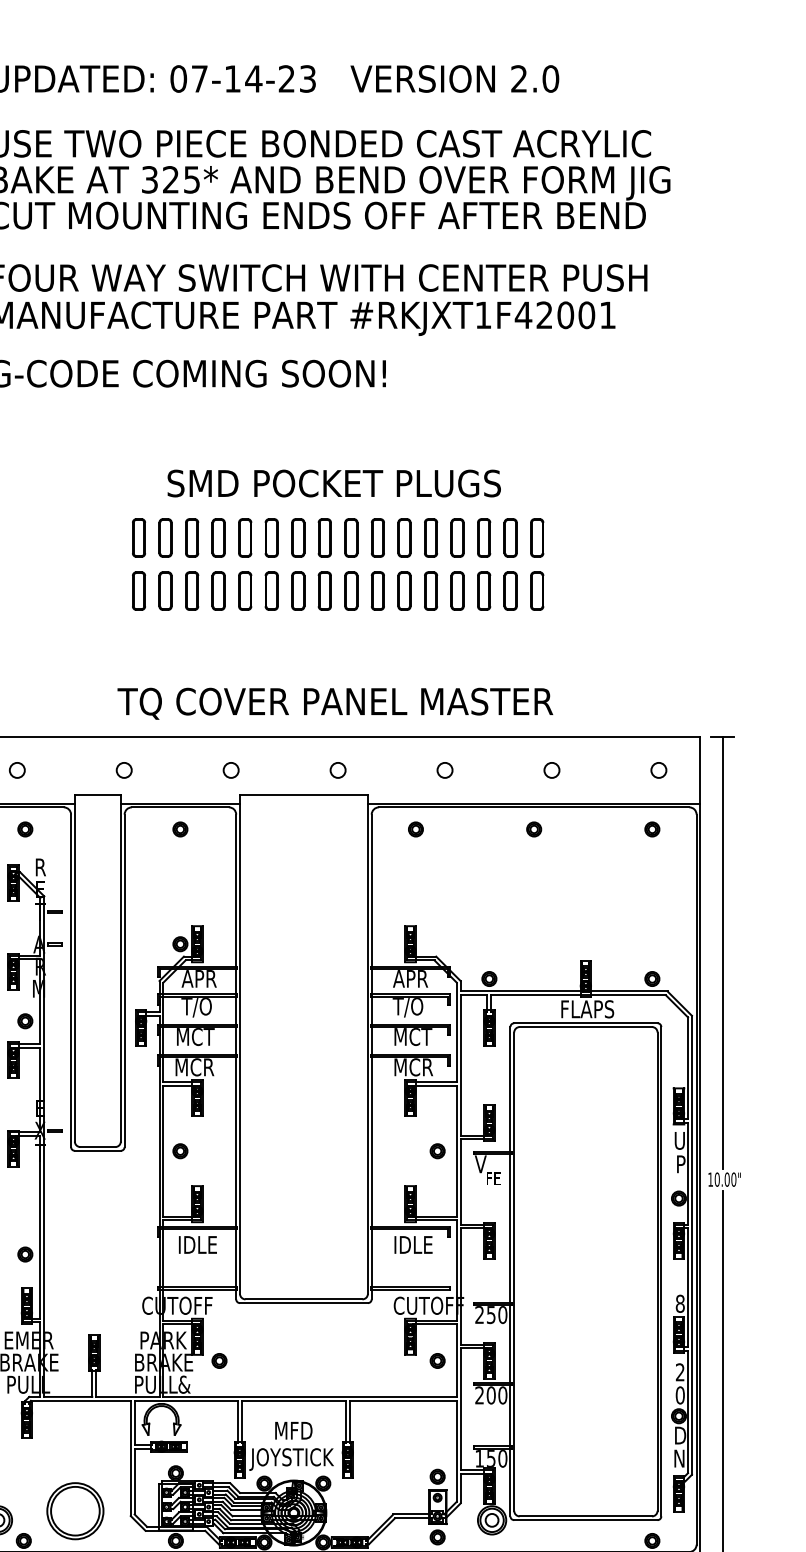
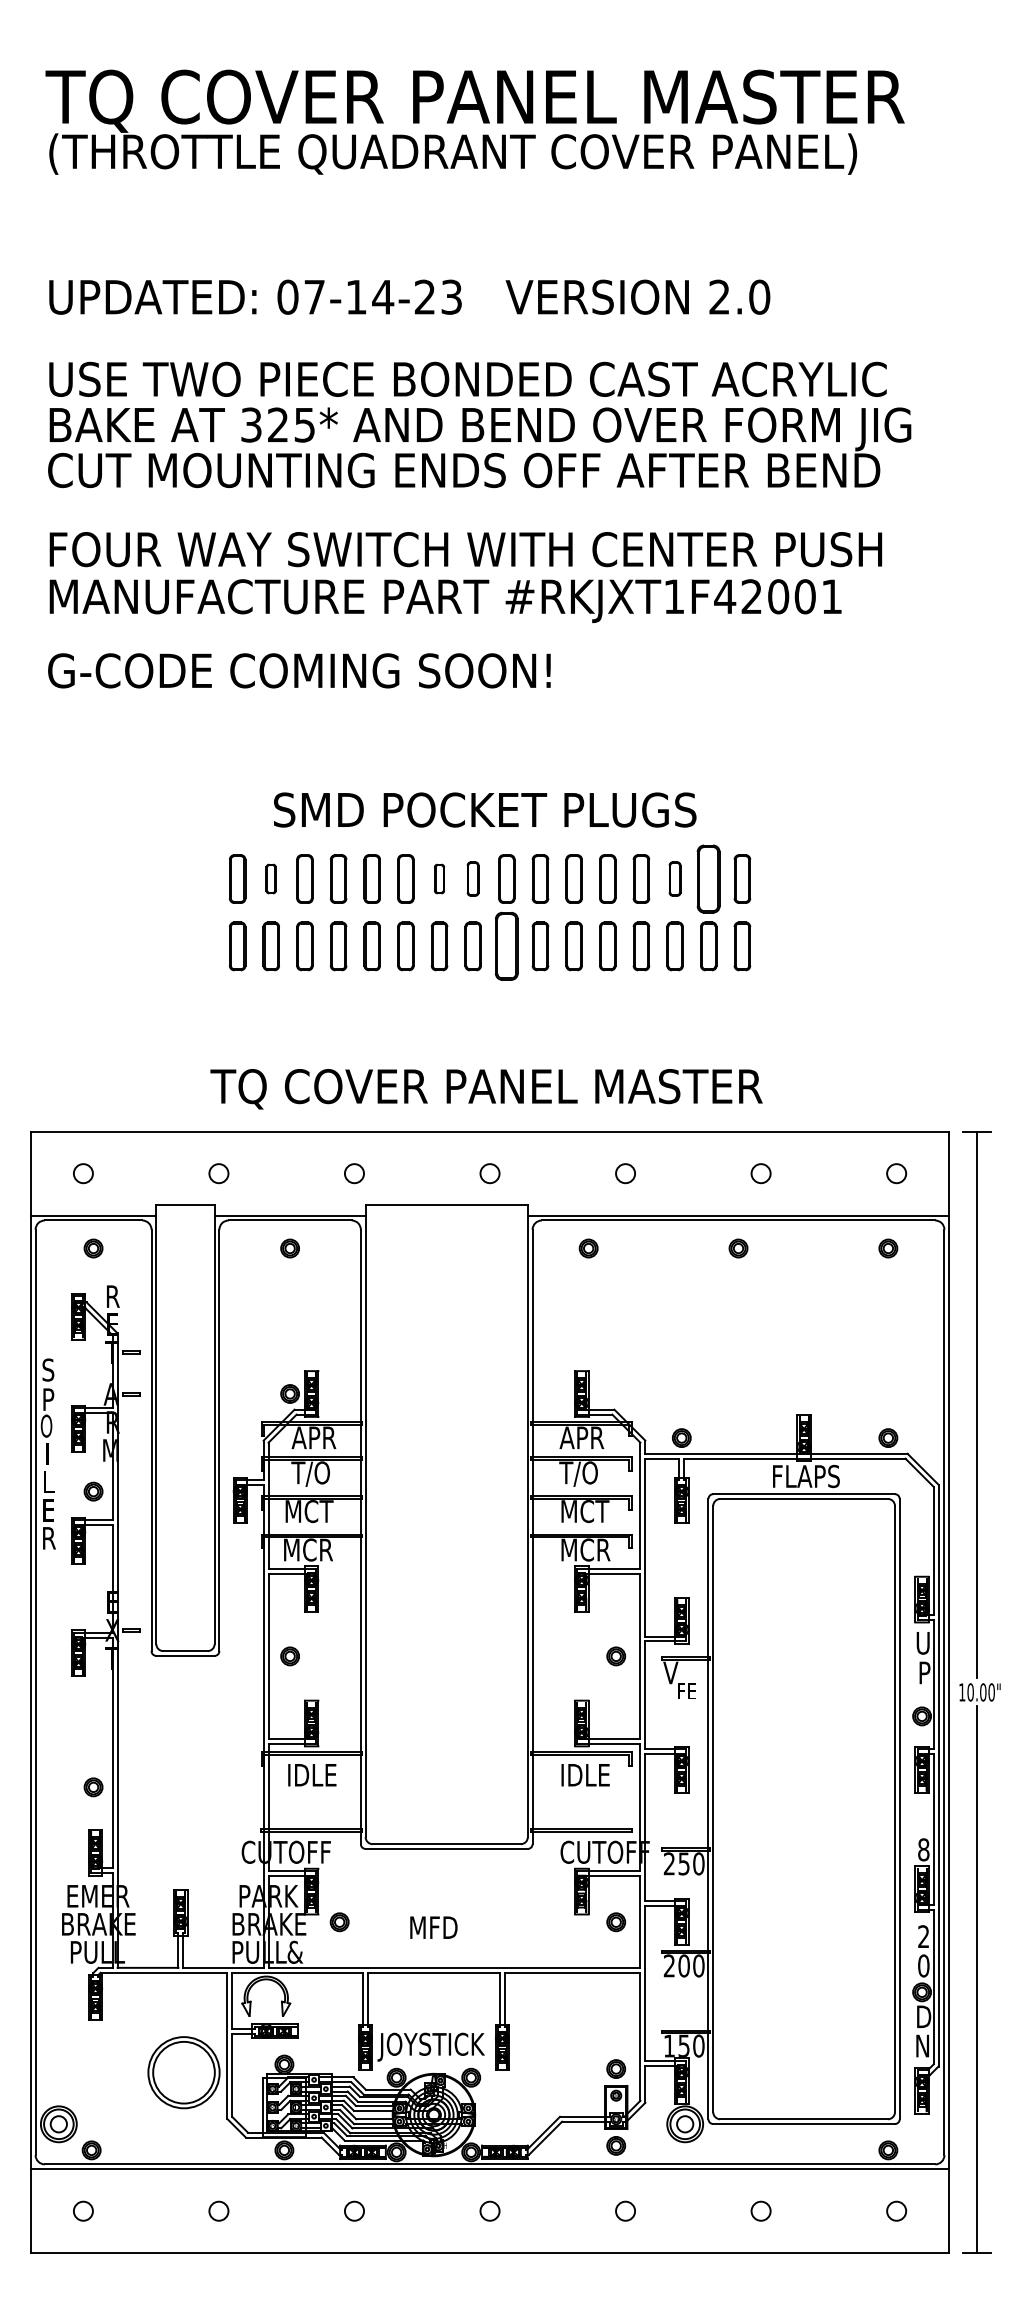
part: (164, 537) -> (270, 878), size x0.6
part: (298, 537) -> (439, 878), size x0.6
part: (324, 537) -> (472, 878), size x0.7
part: (483, 537) -> (674, 878), size x0.7
part: (510, 537) -> (708, 878), size x1.4
part: (351, 591) -> (506, 946), size x1.4
text: (293, 1430) -> (433, 1927), moved
part: (74, 1511) -> (183, 2072), moved

